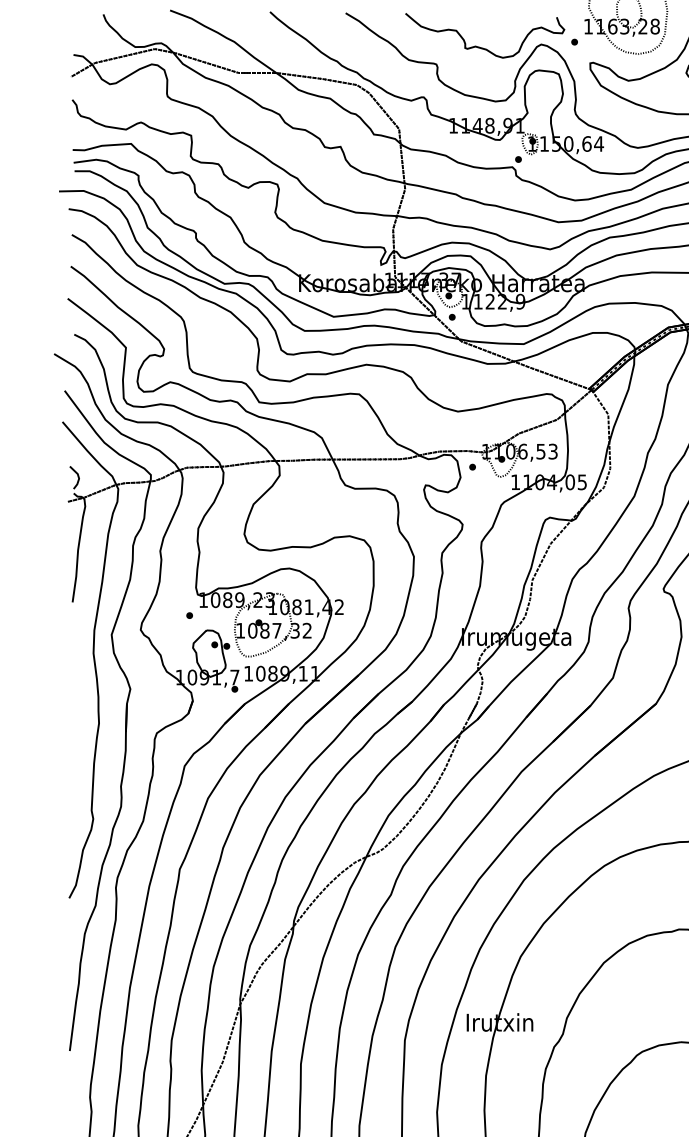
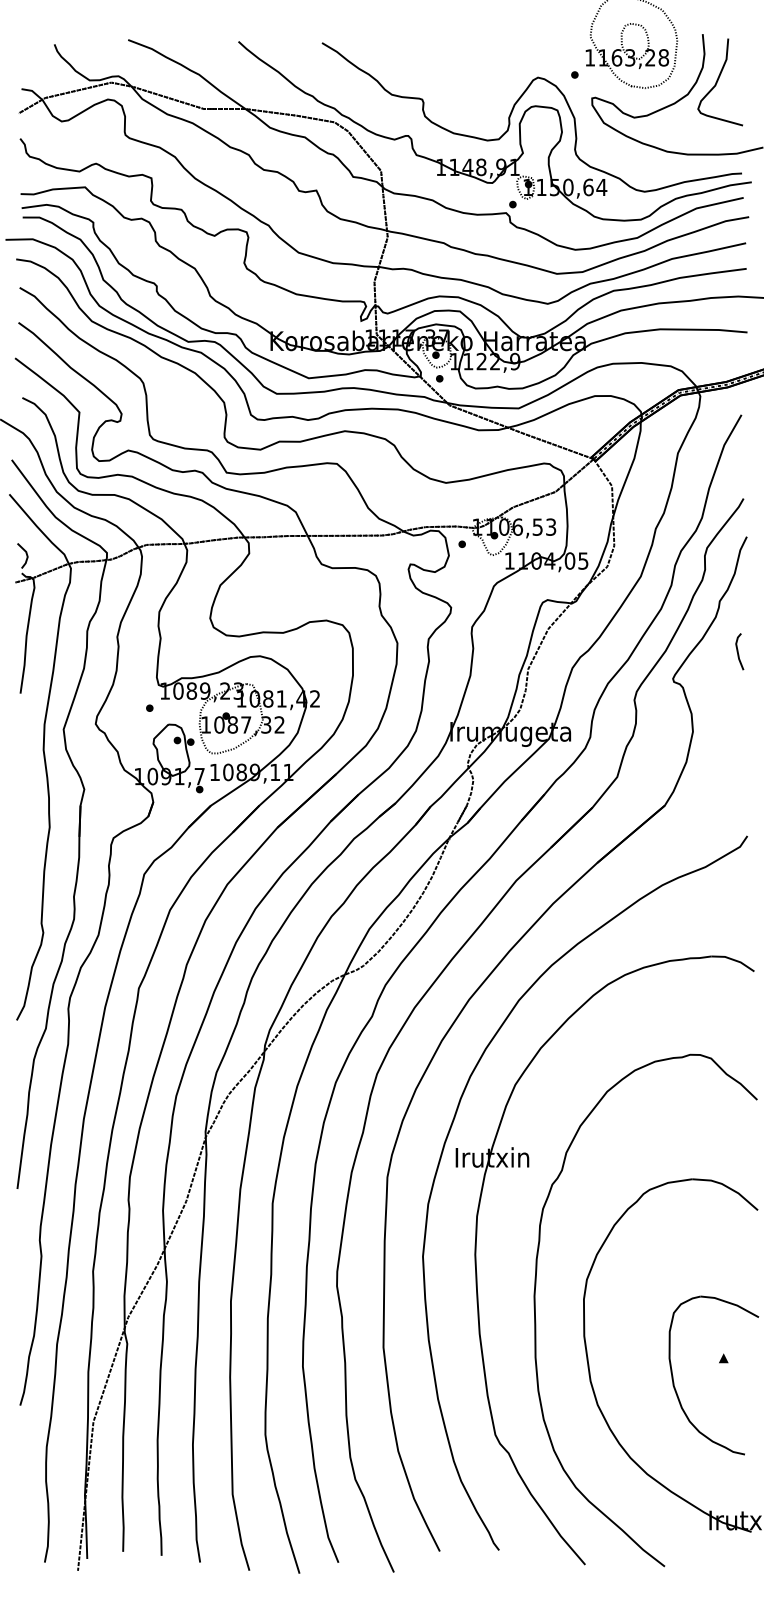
curve: (481, 47) -> (471, 80), removed

